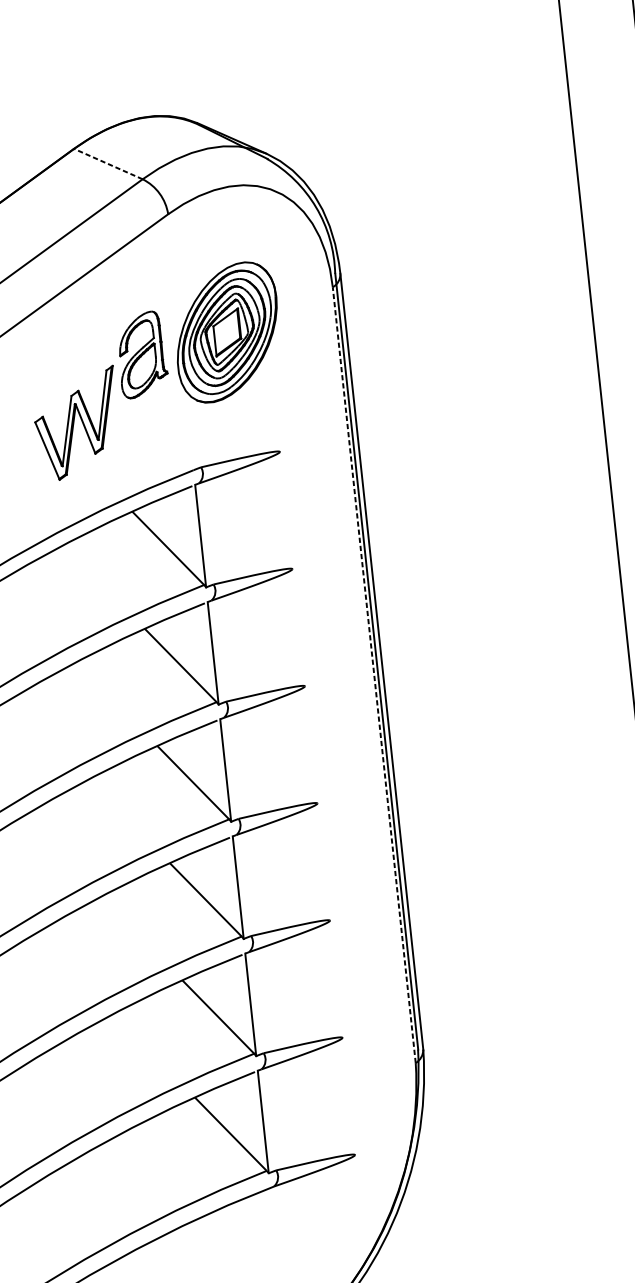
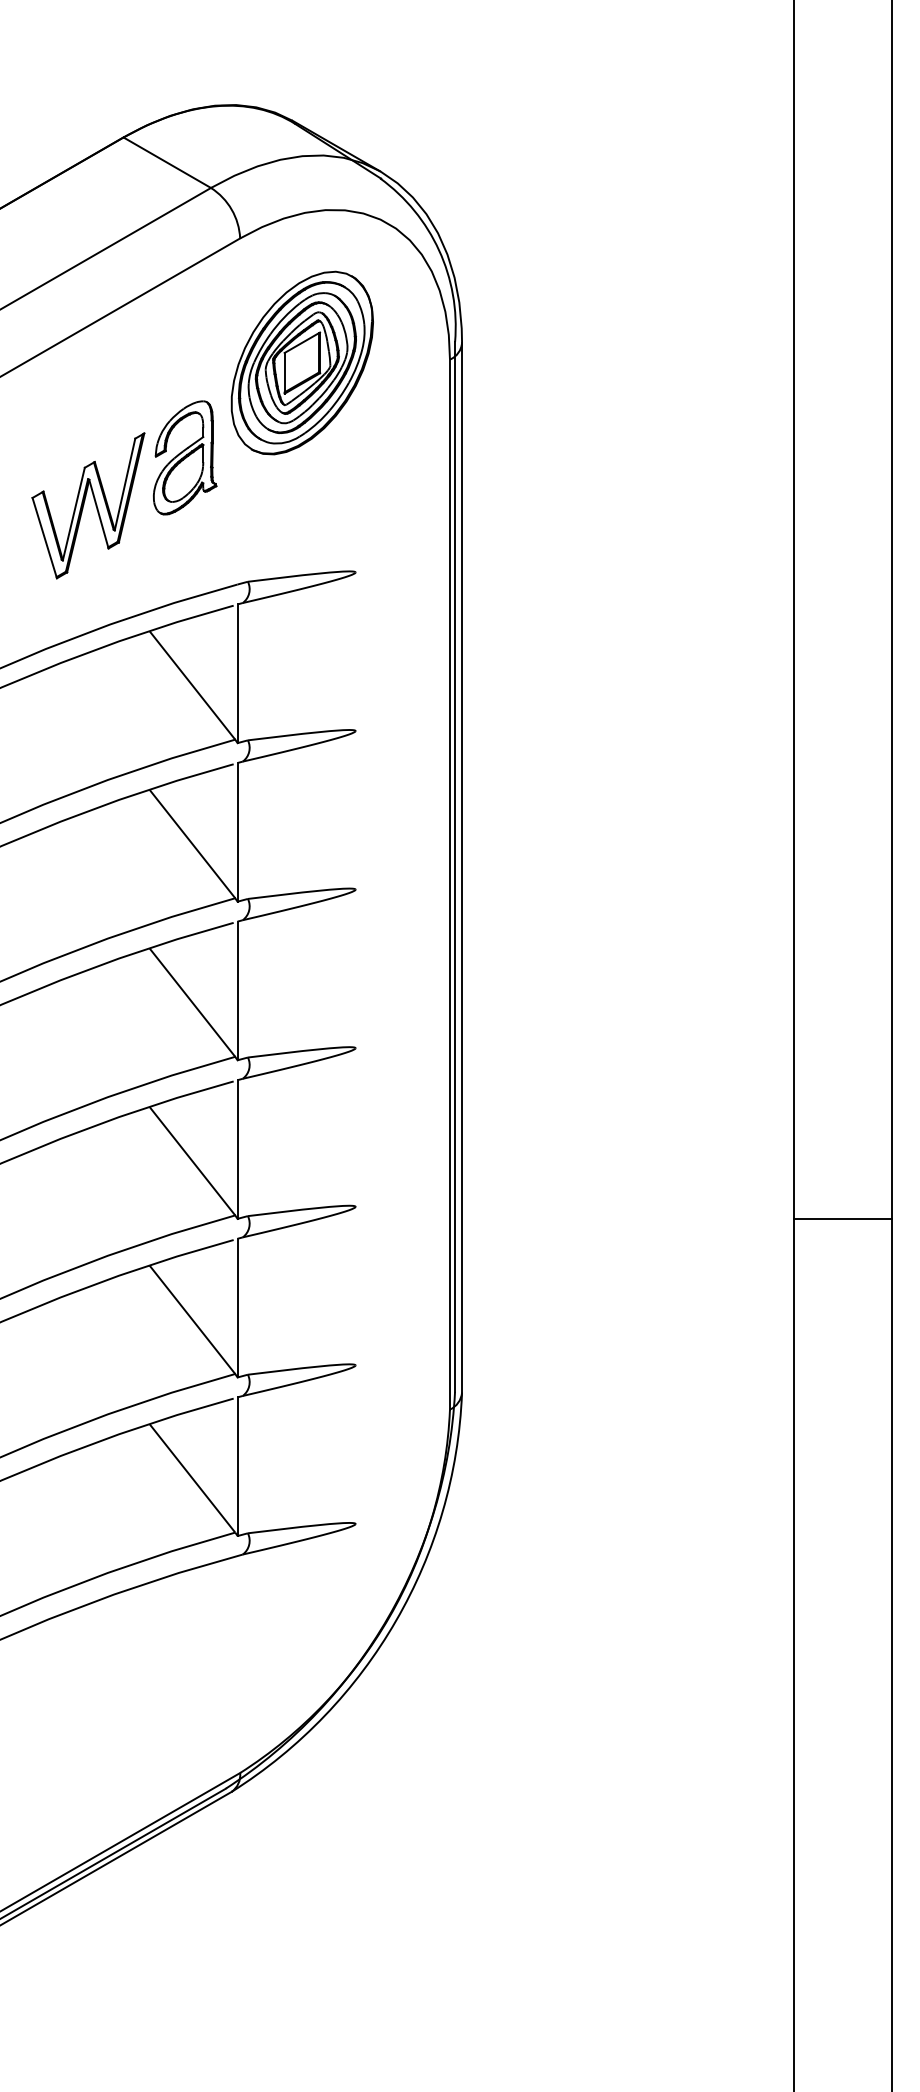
line: (107, 163) -> (166, 162), dashed -> solid
part: (226, 332) -> (301, 362), moved
part: (141, 354) -> (184, 457), moved
line: (373, 675) -> (449, 884), dashed -> solid

